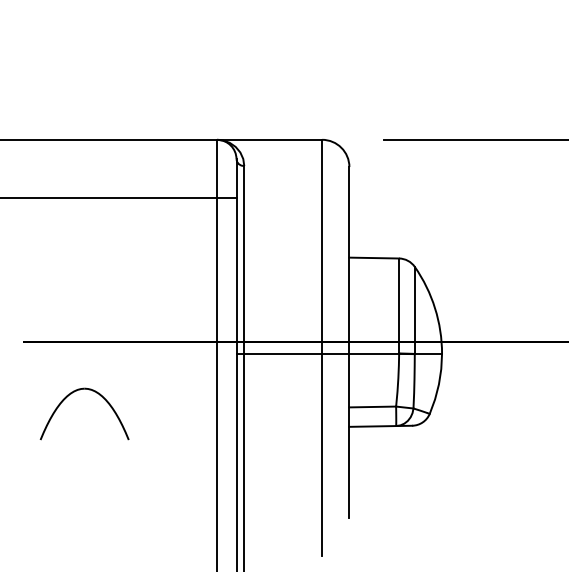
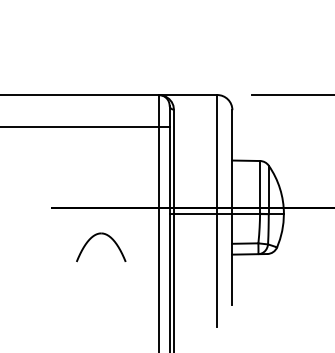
part: (95, 394) -> (107, 236), moved

